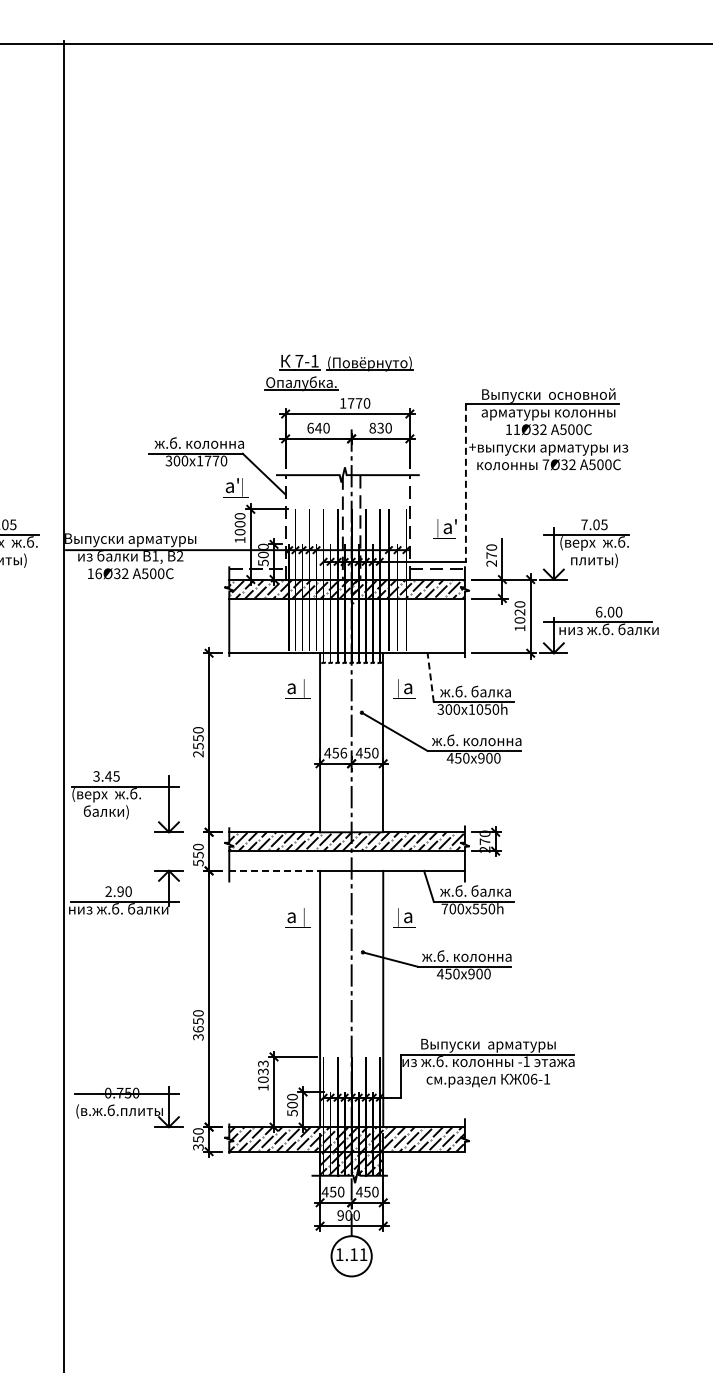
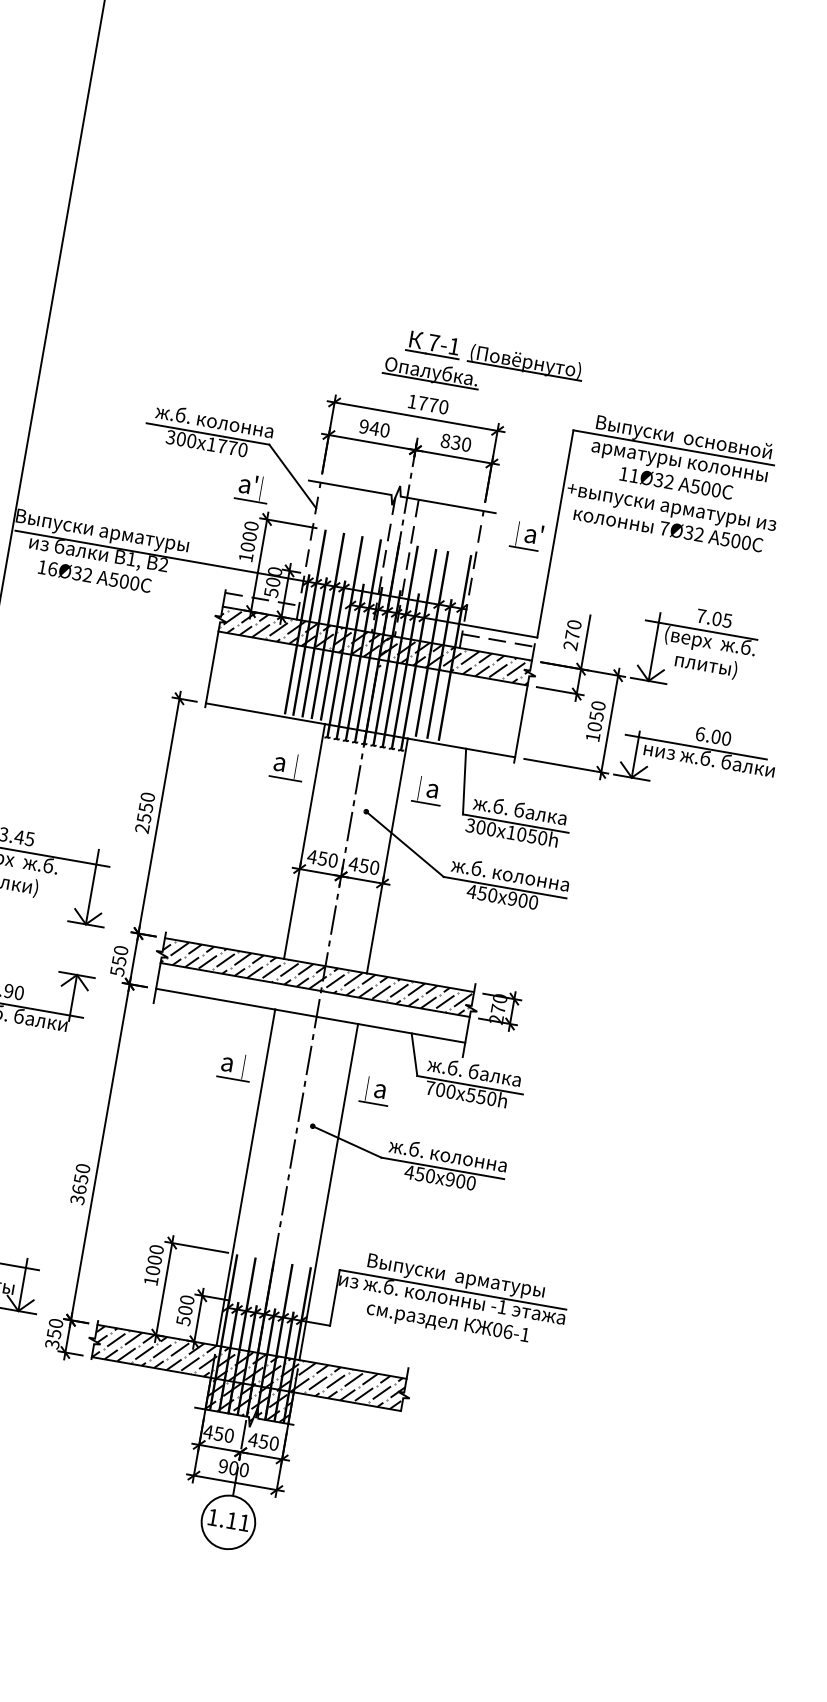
part: (338, 372) -> (482, 366), moved
text: (310, 427) -> (364, 425), 640 -> 940
line: (465, 482) -> (554, 533), dashed -> solid
text: (444, 528) -> (526, 535), moved
text: (519, 612) -> (595, 716), 1020 -> 1050
line: (430, 677) -> (464, 781), dashed -> solid
text: (343, 752) -> (333, 859), 456 -> 450
line: (275, 870) -> (216, 998), dashed -> solid
text: (263, 1067) -> (156, 1254), 1033 -> 1000

